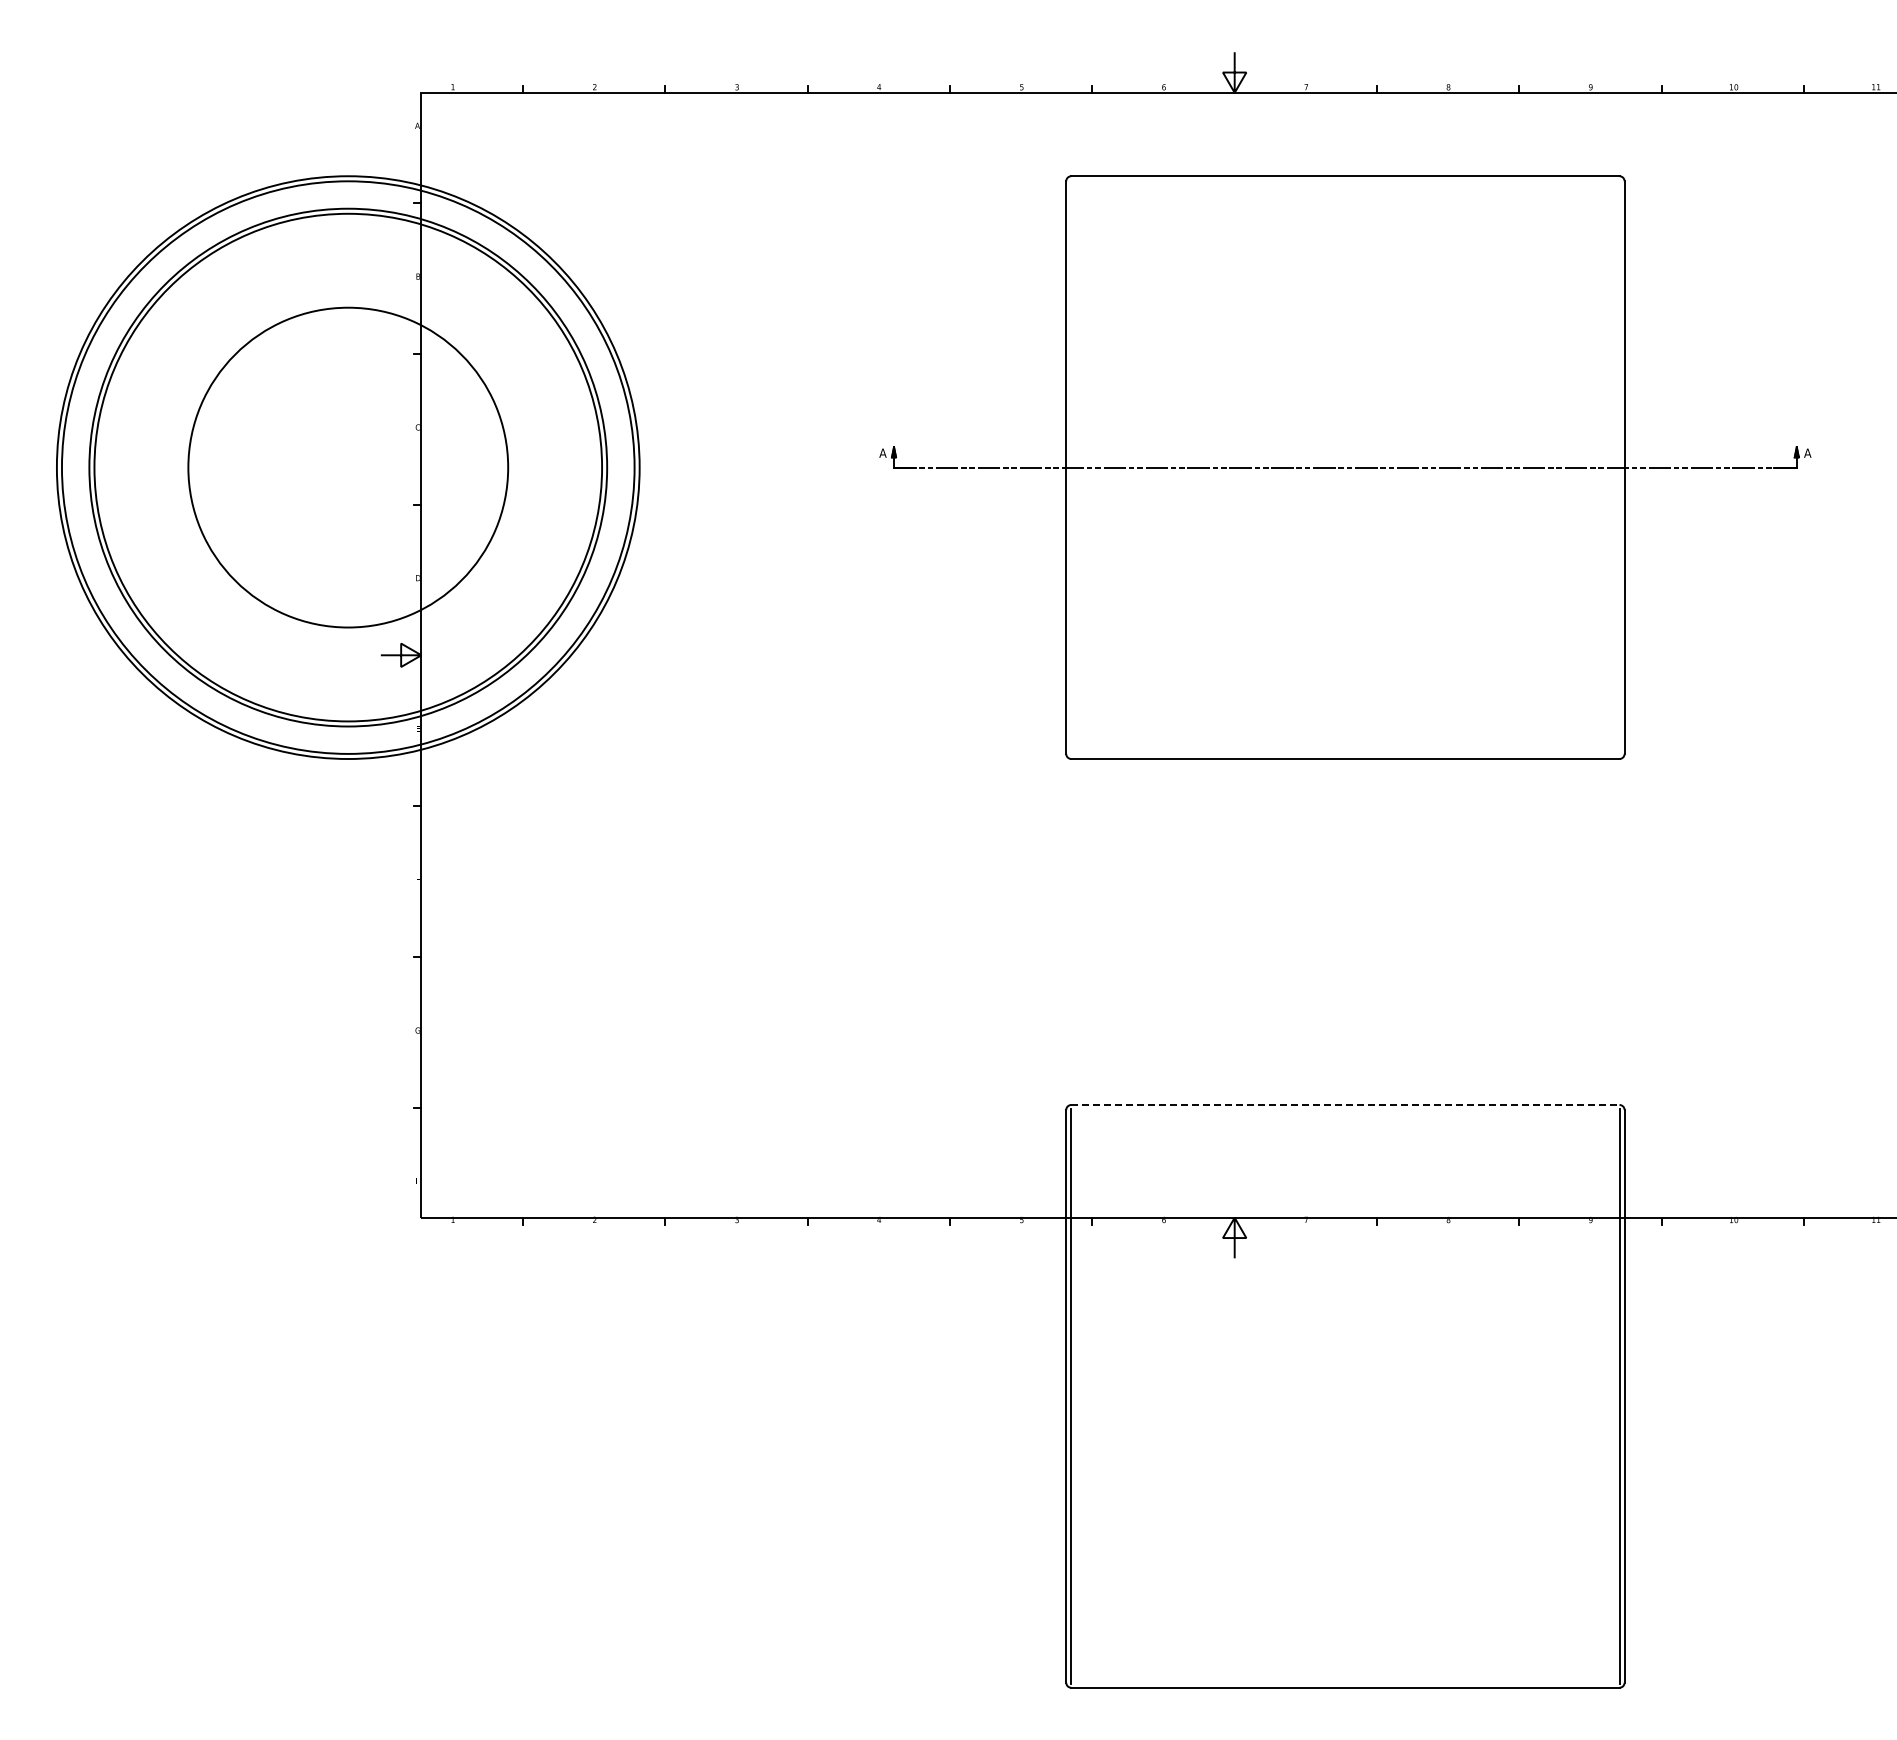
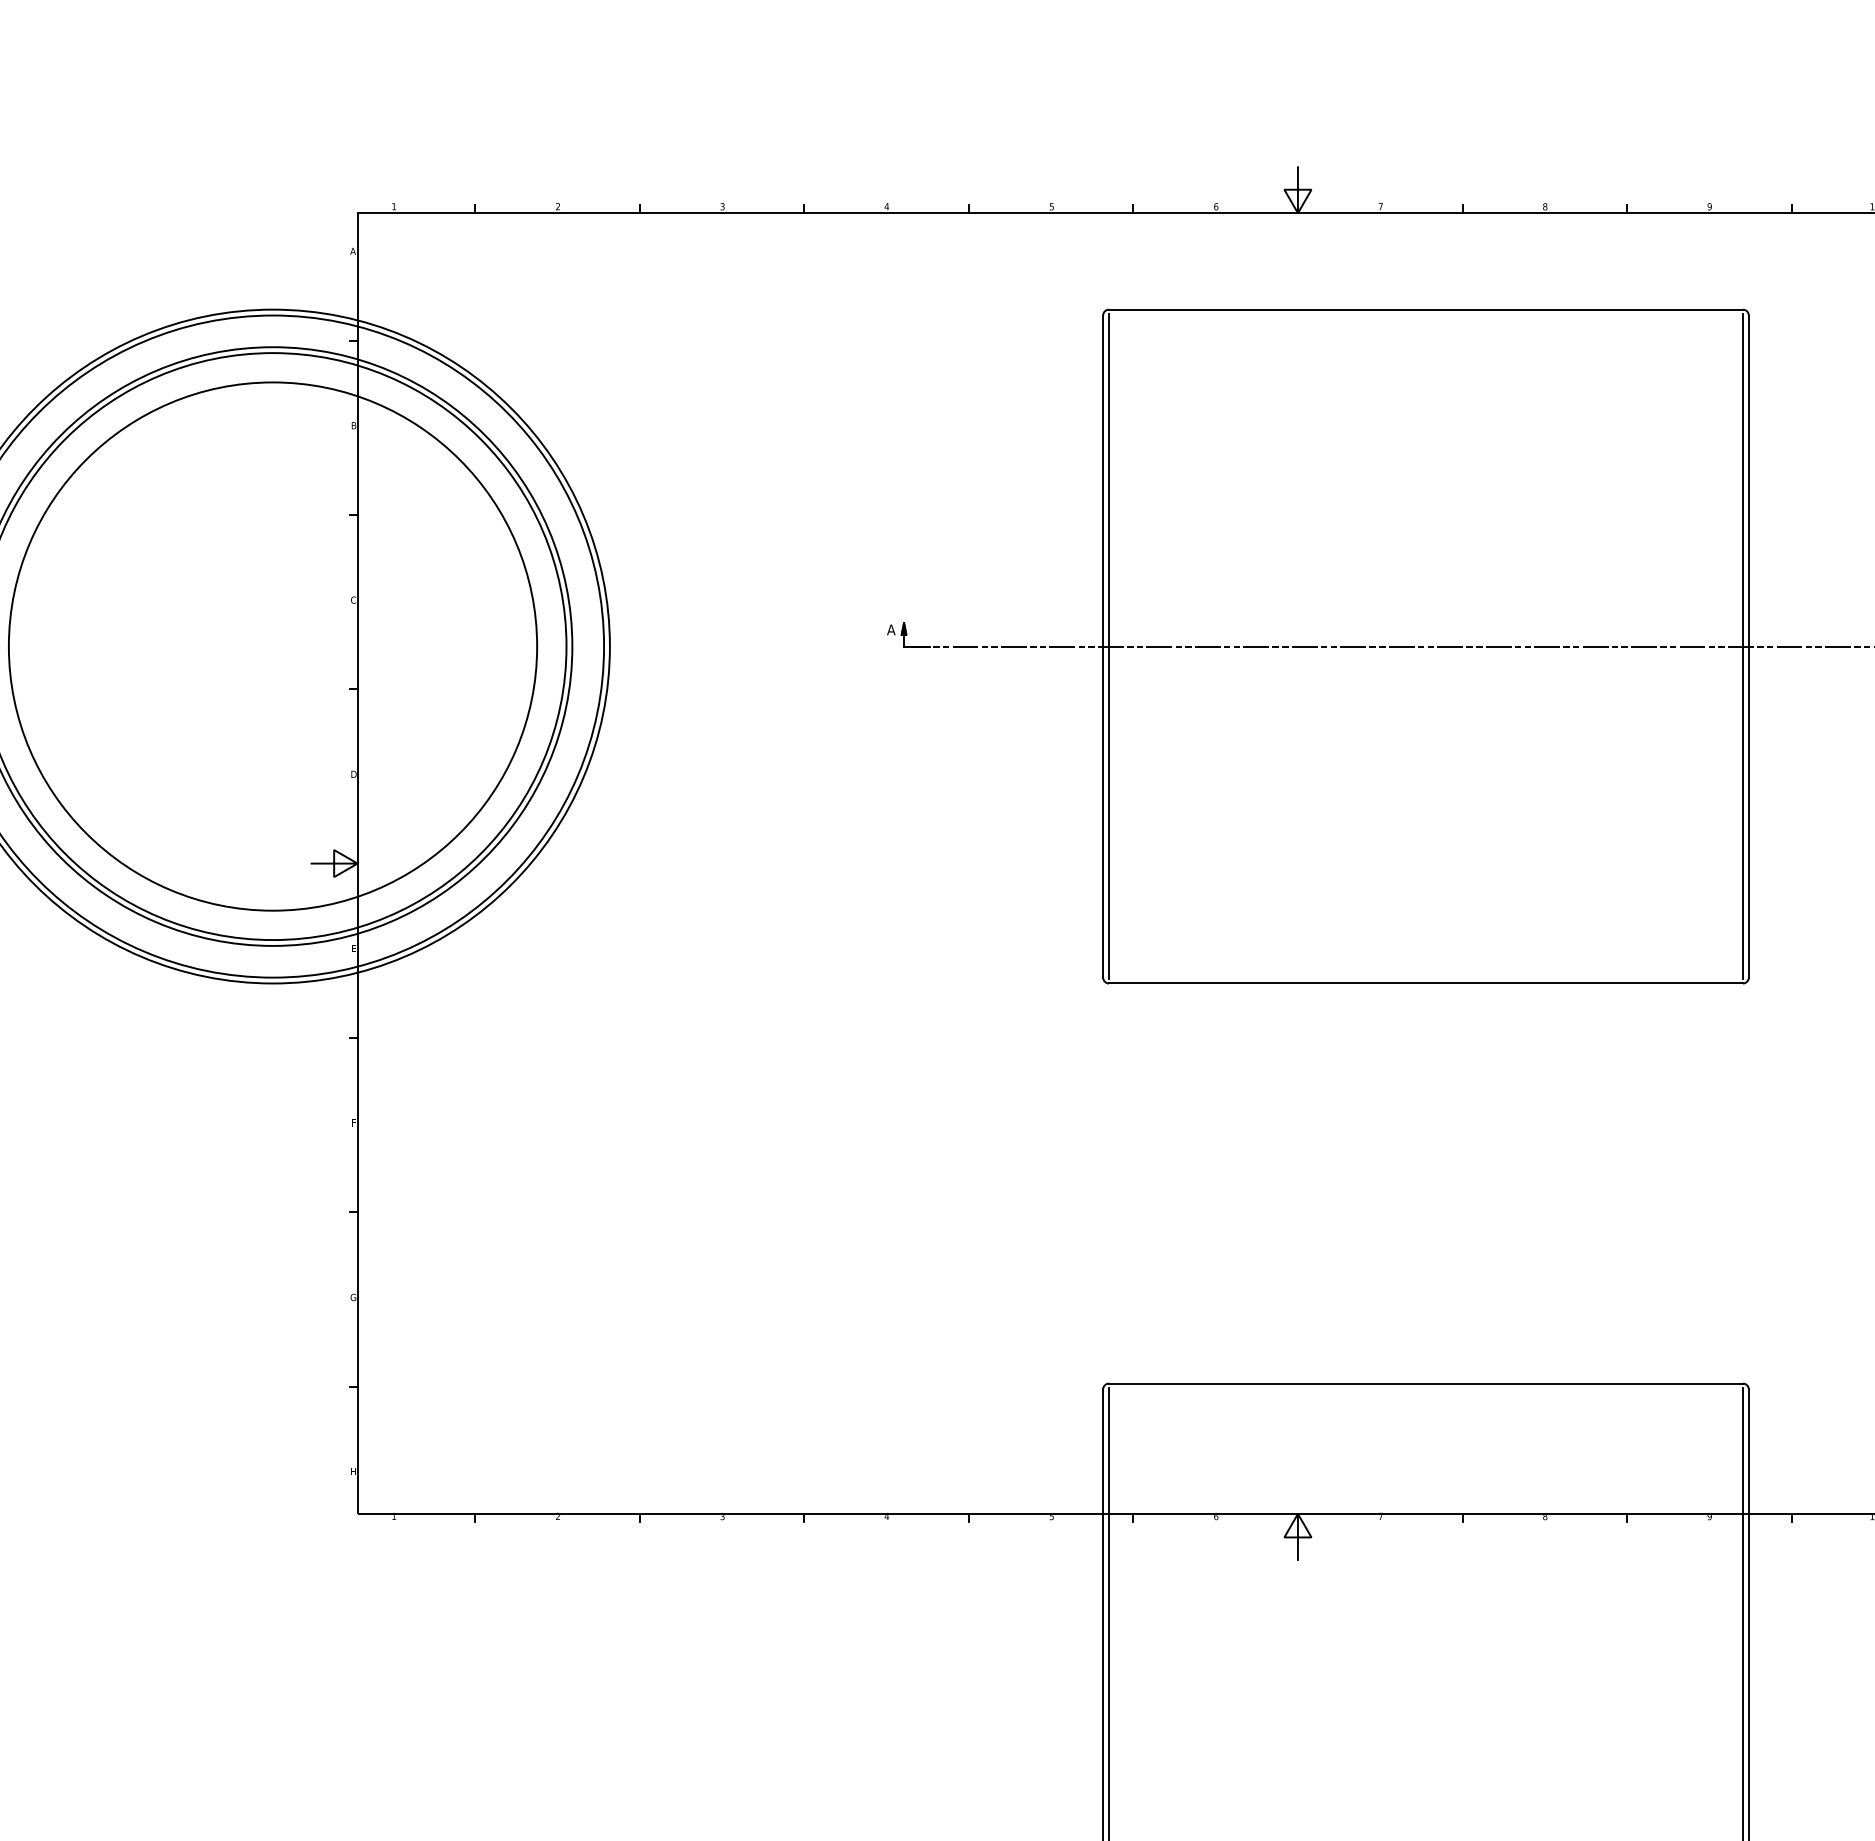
circle: (347, 467) -> (272, 646), size x1.43
line: (1071, 467) -> (1109, 646), added
line: (1619, 467) -> (1742, 646), added
line: (1345, 1105) -> (1426, 1384), dashed -> solid

